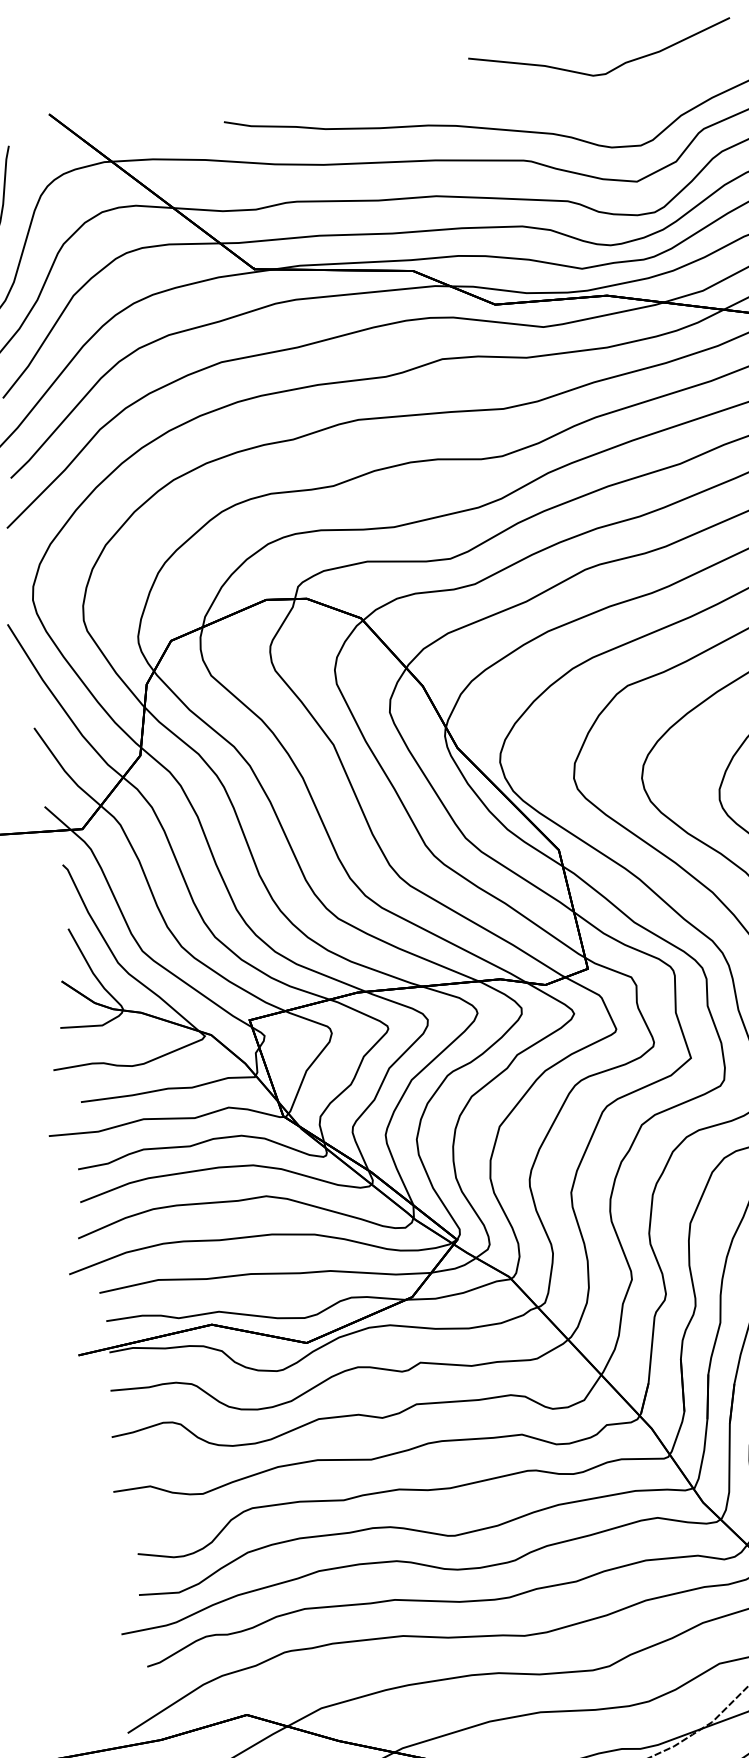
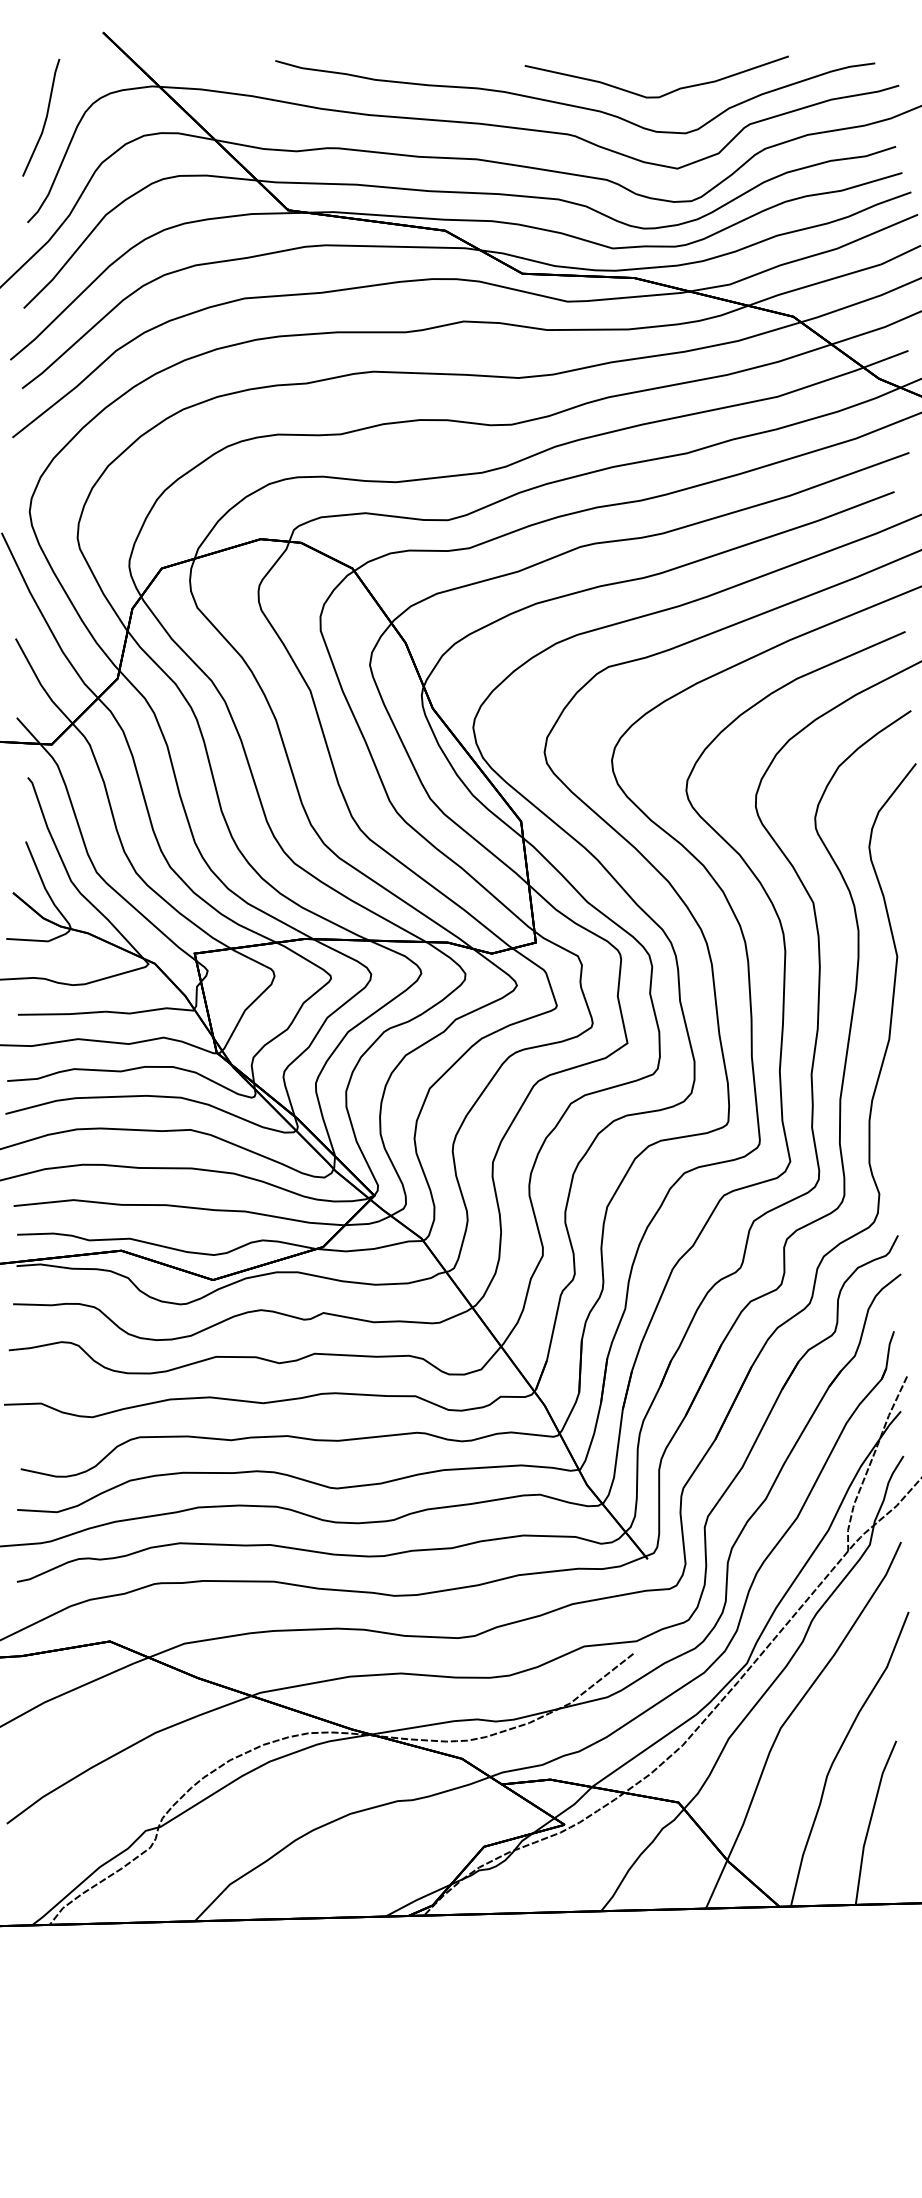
curve: (611, 69) -> (665, 93), moved

